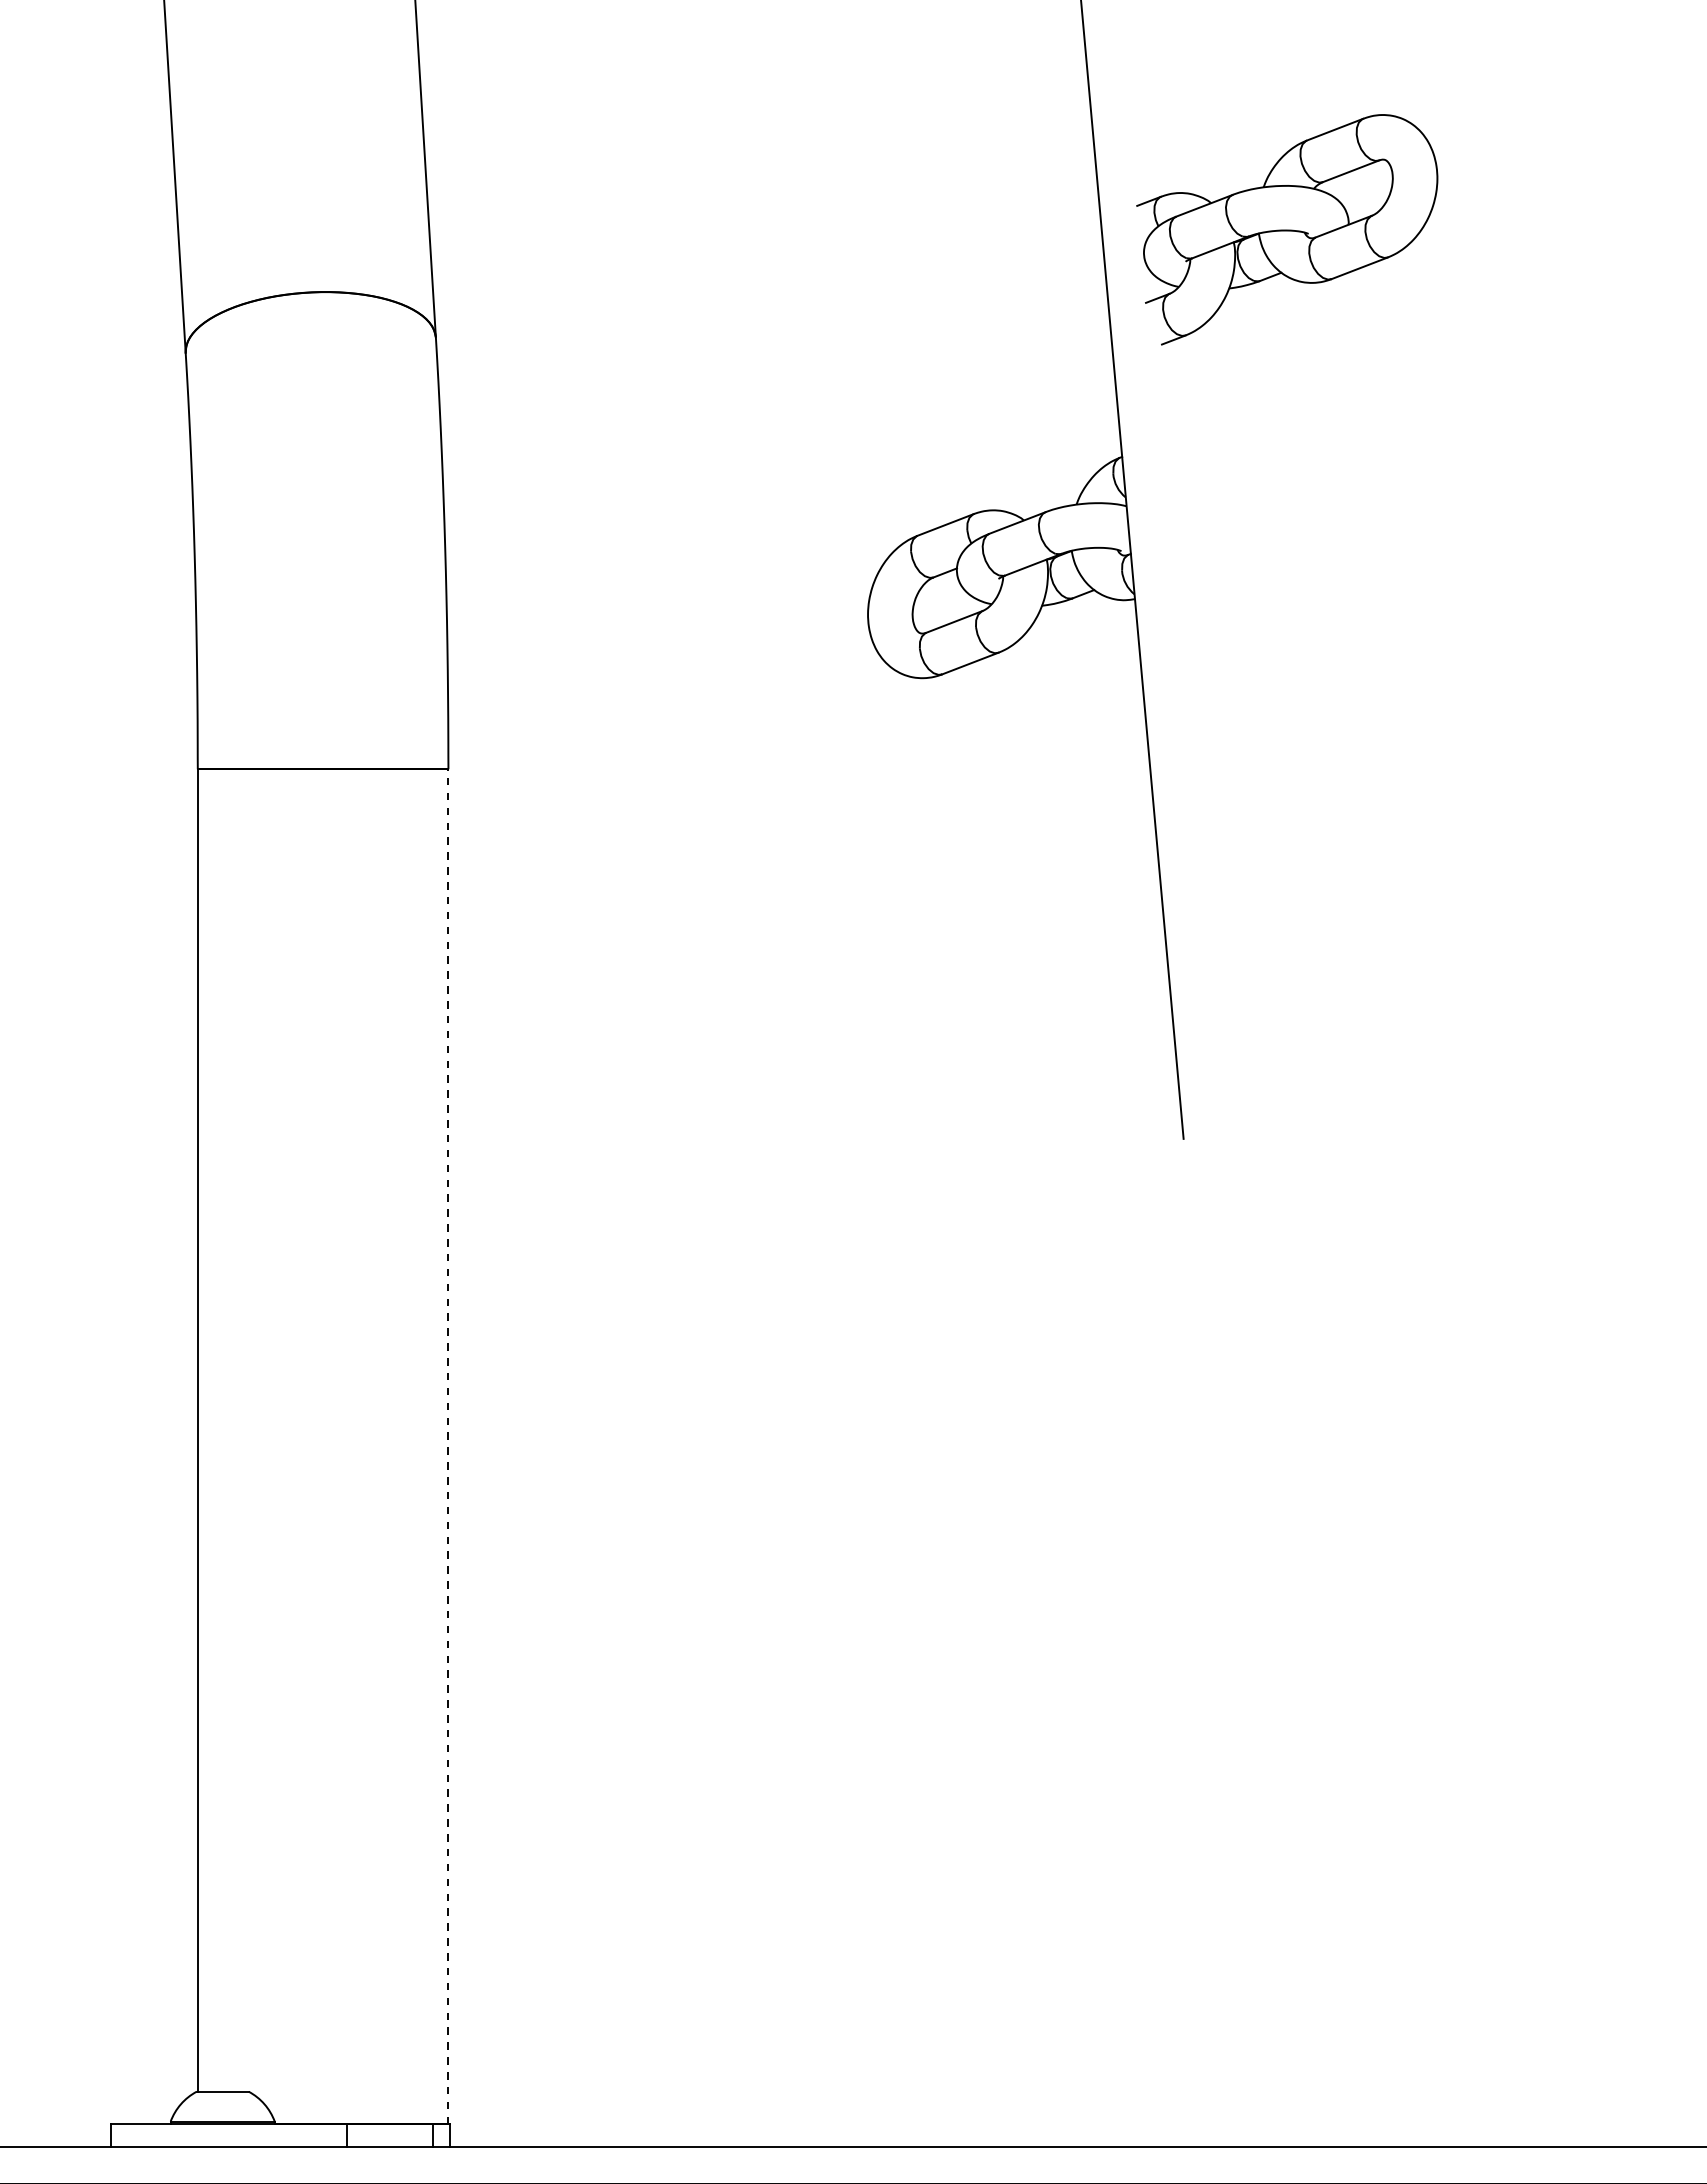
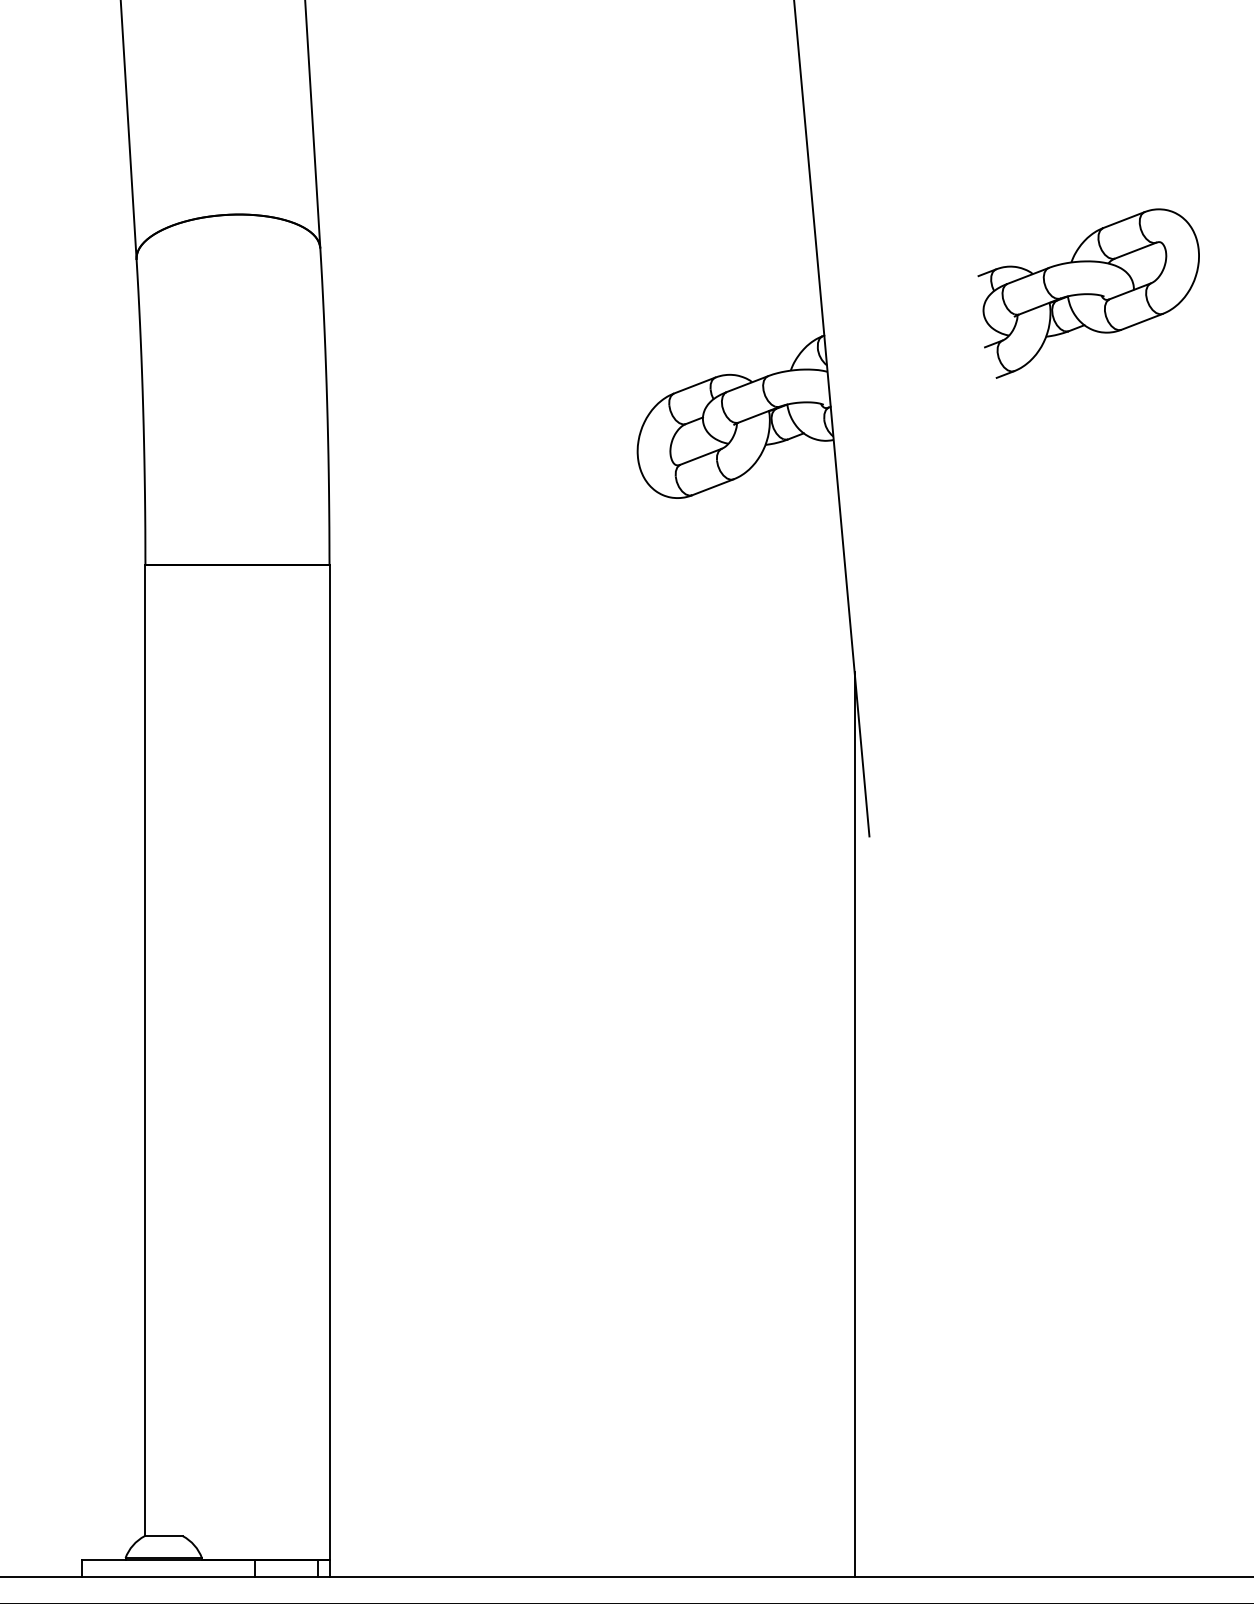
part: (1287, 229) -> (1088, 293), moved
line: (448, 1446) -> (329, 1062), dashed -> solid
line: (1163, 1530) -> (854, 1124), added

